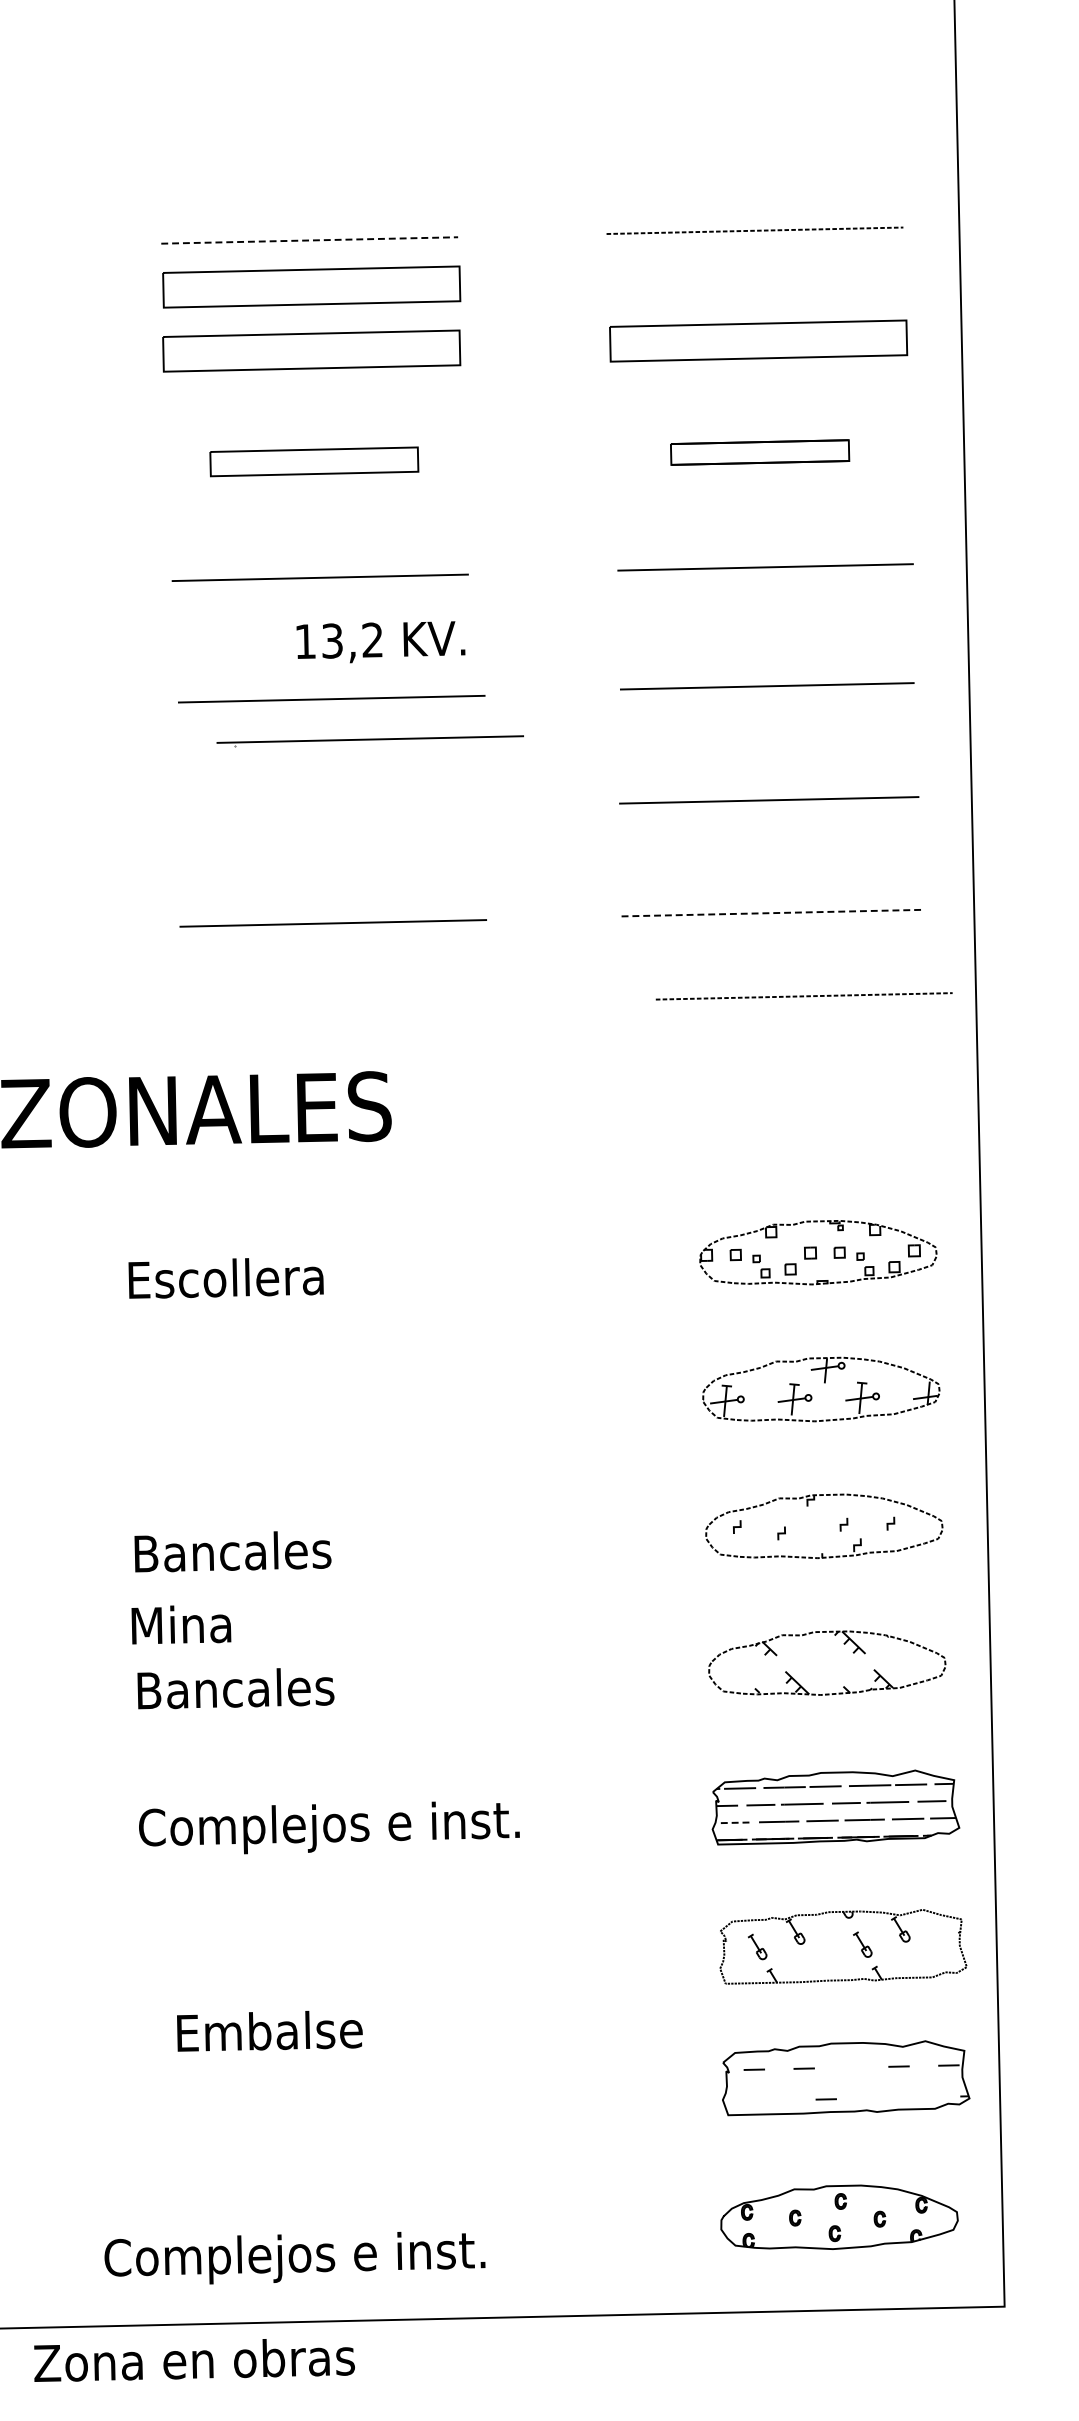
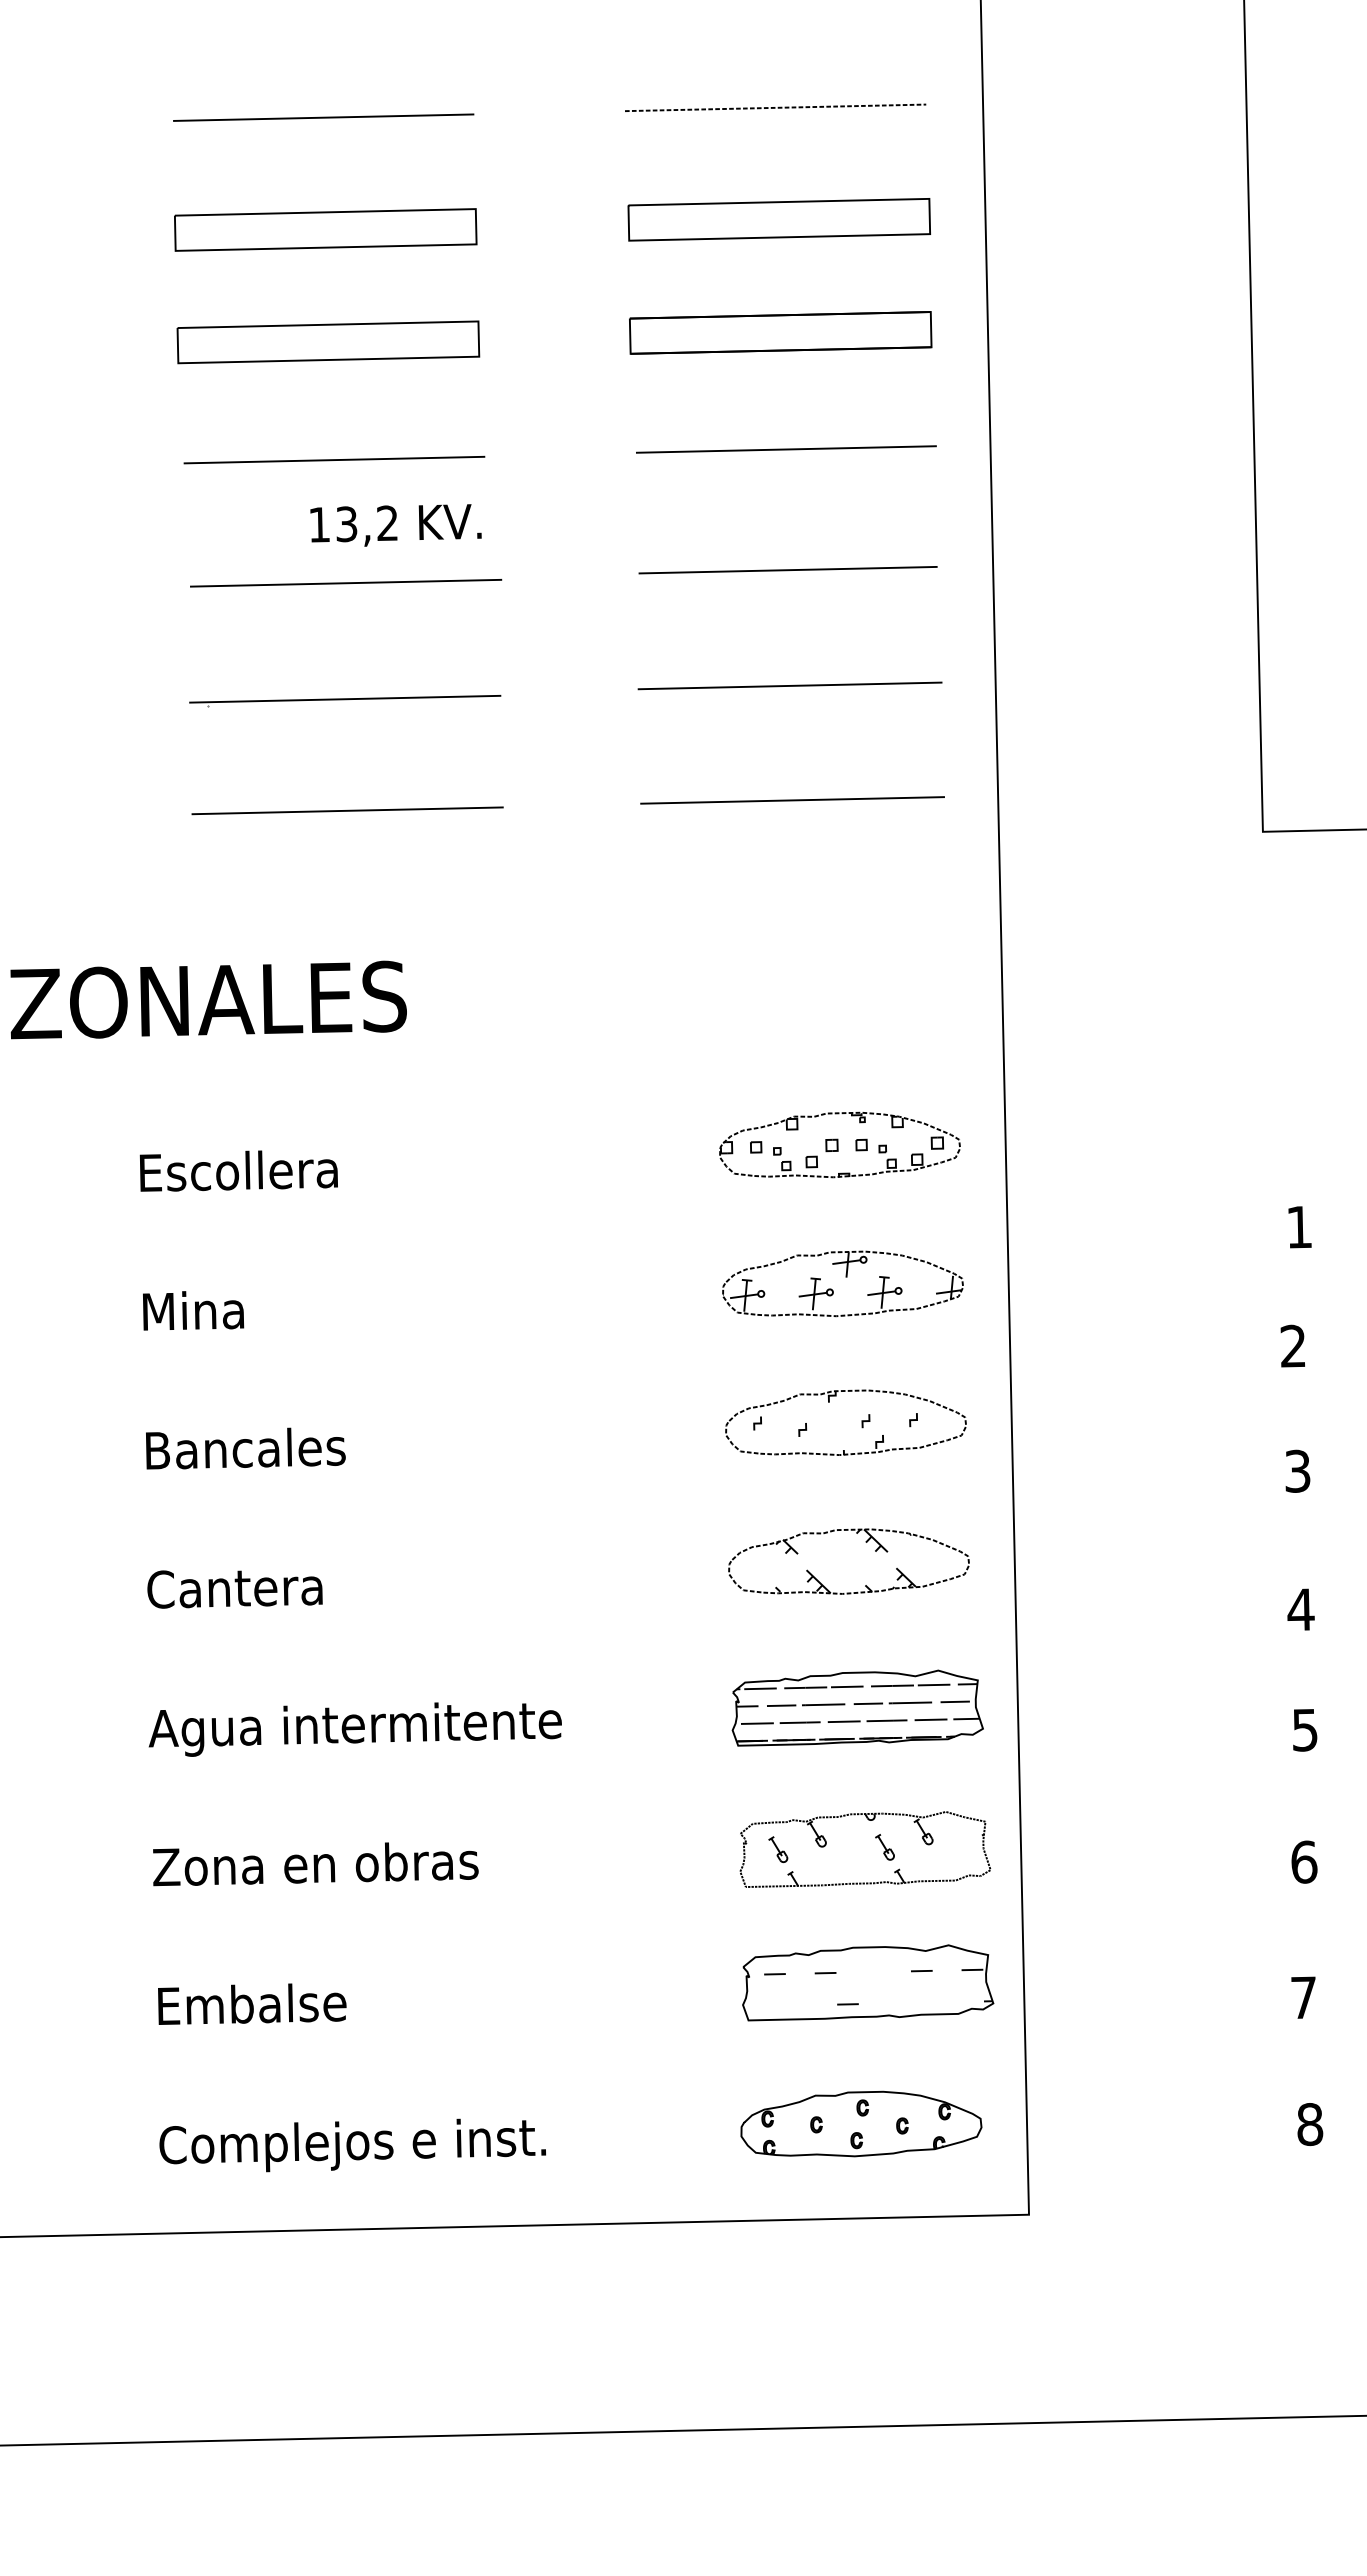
line: (309, 240) -> (323, 117), dashed -> solid
part: (311, 286) -> (325, 164), removed
part: (759, 452) -> (780, 332), size x1.67
part: (314, 461) -> (328, 342), size x1.43
part: (370, 741) -> (345, 701), moved
line: (772, 913) -> (793, 800), dashed -> solid
line: (804, 996) -> (825, 884), removed
text: (181, 1624) -> (193, 1310), moved
text: (234, 1688) -> (247, 1587), Bancales -> Cantera
line: (737, 1822) -> (757, 1723), dashed -> solid
text: (340, 1828) -> (354, 1729), Complejos e inst. -> Agua intermitente
text: (270, 2030) -> (252, 2003), moved
text: (294, 2258) -> (352, 2145), moved
text: (194, 2360) -> (315, 1864), moved

